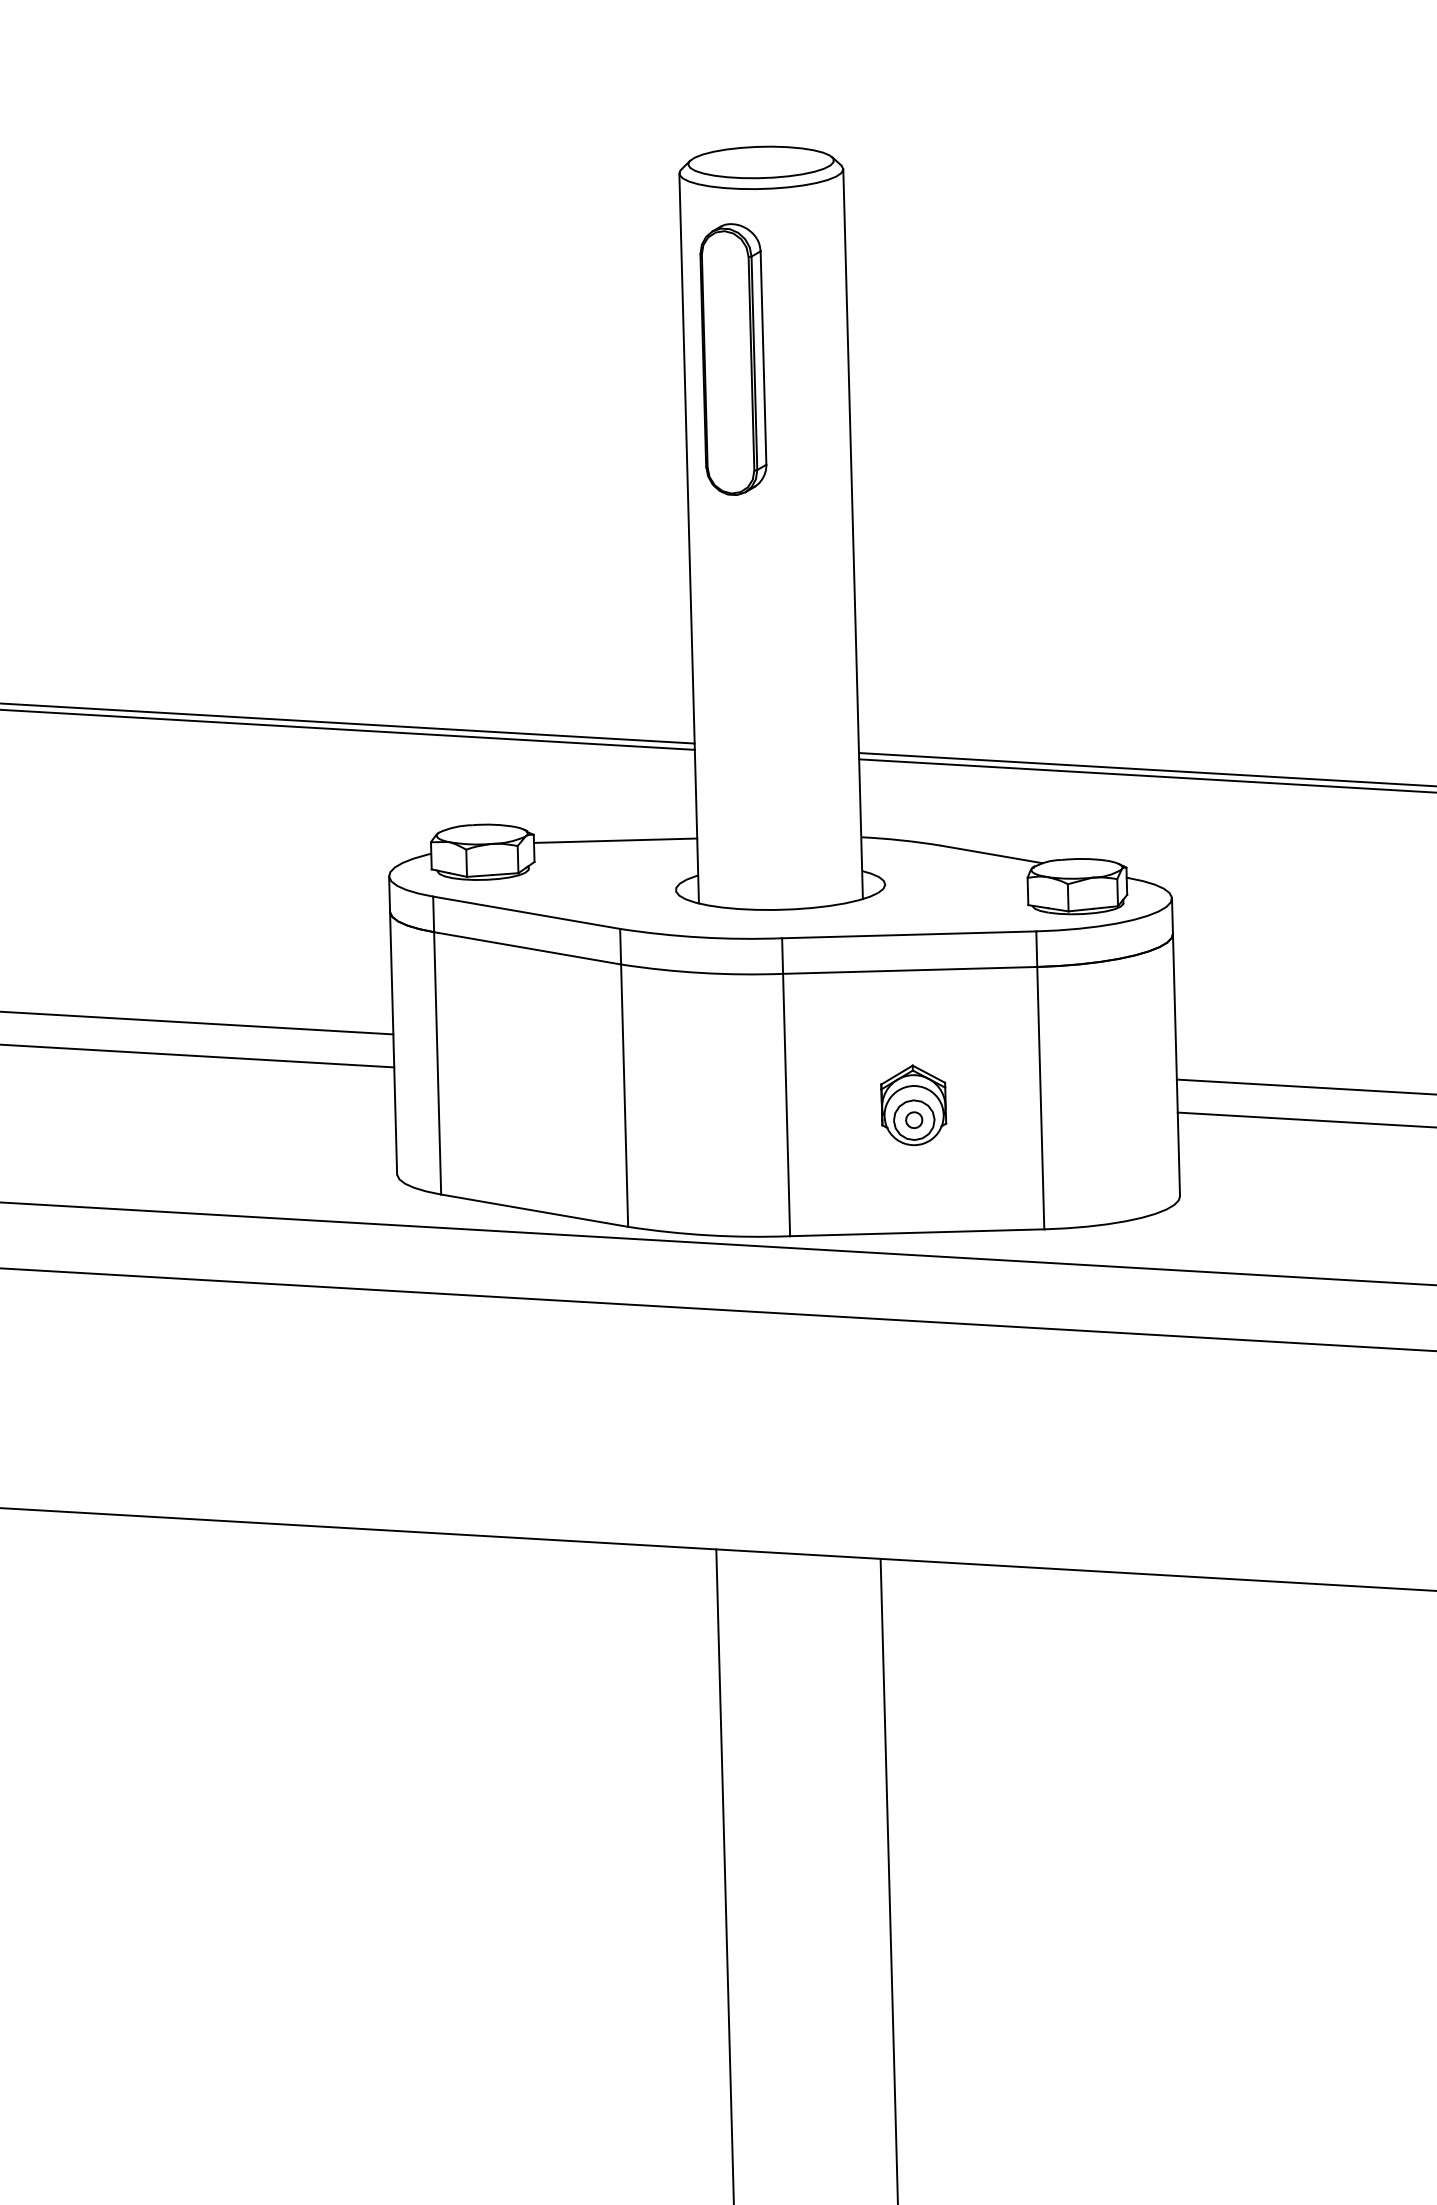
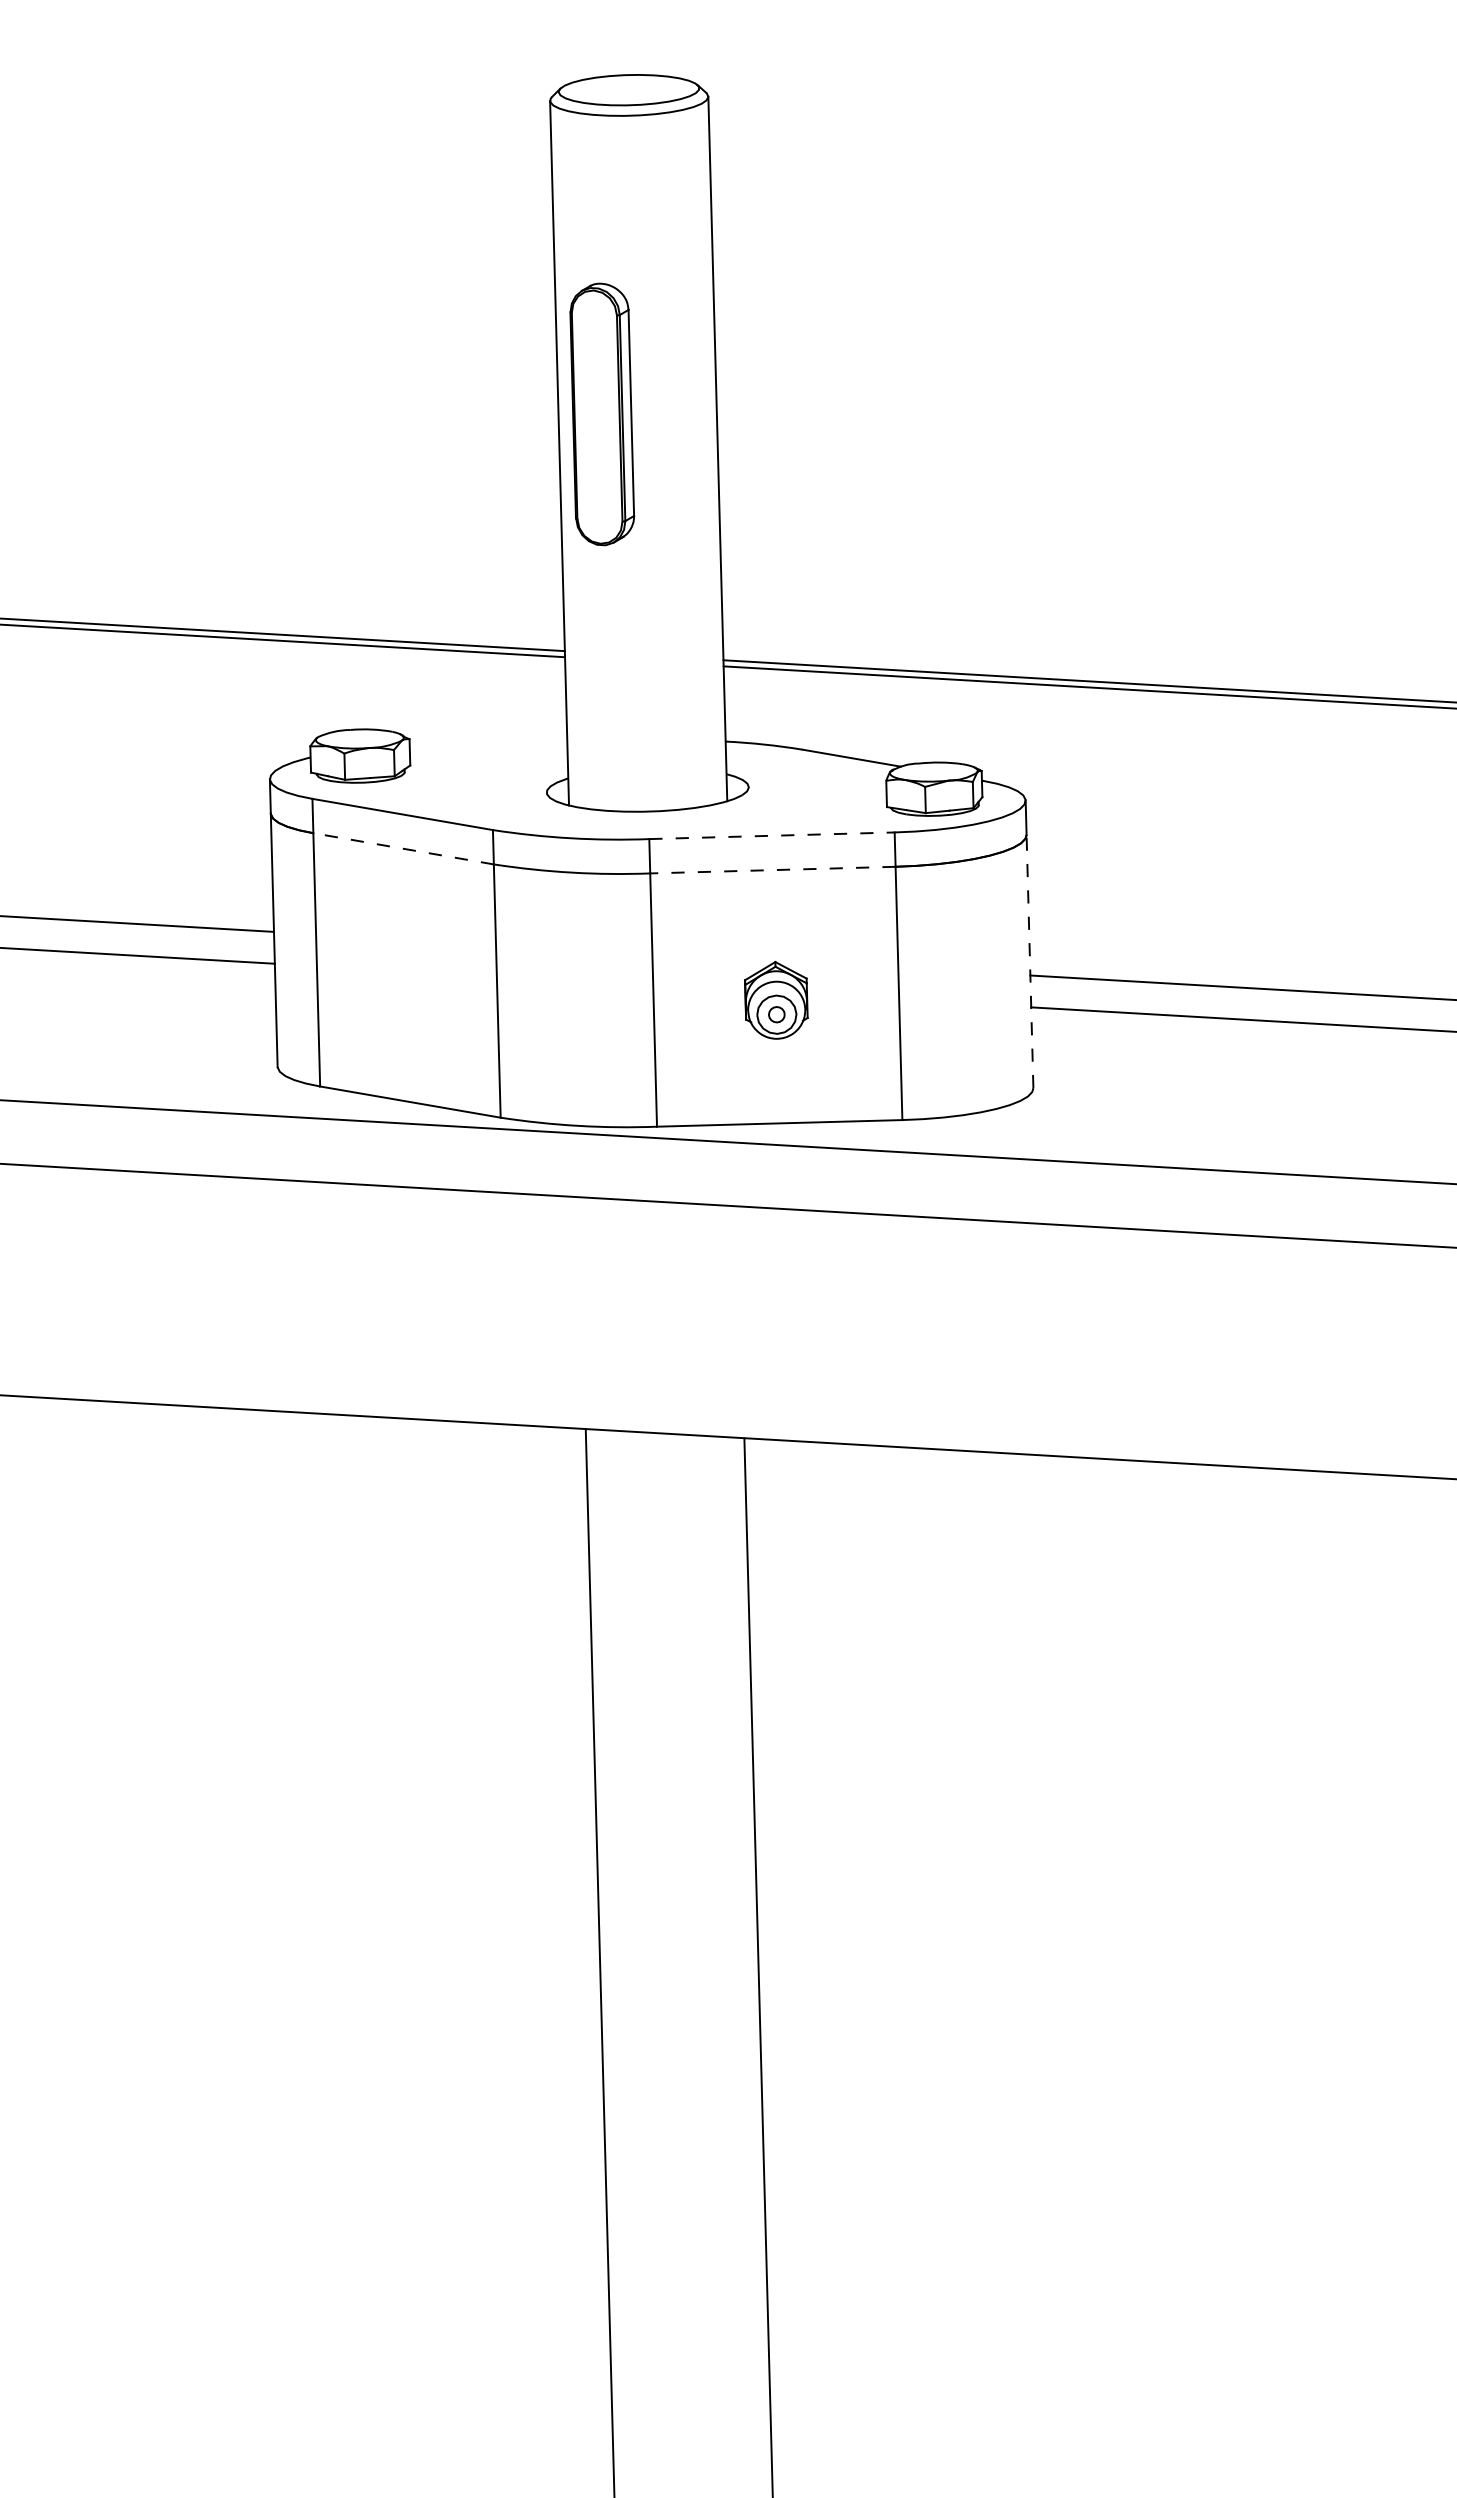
part: (733, 359) -> (602, 414), moved
line: (615, 840) -> (488, 744), removed
line: (908, 934) -> (771, 835), solid -> dashed
line: (527, 948) -> (403, 848), solid -> dashed
line: (909, 970) -> (772, 870), solid -> dashed
line: (1177, 1065) -> (1030, 961), solid -> dashed

